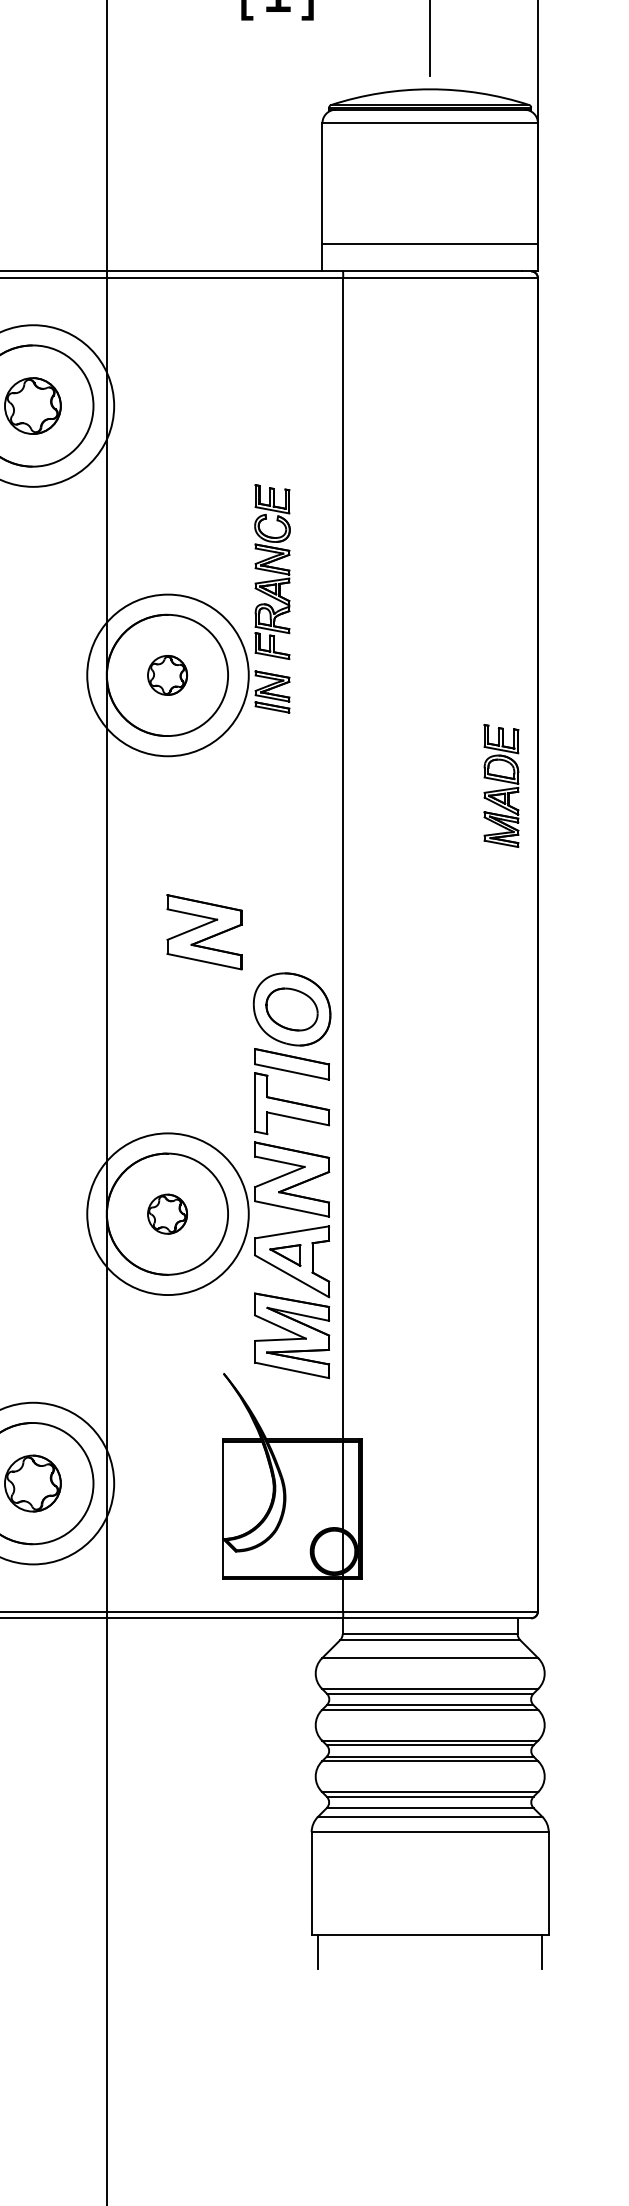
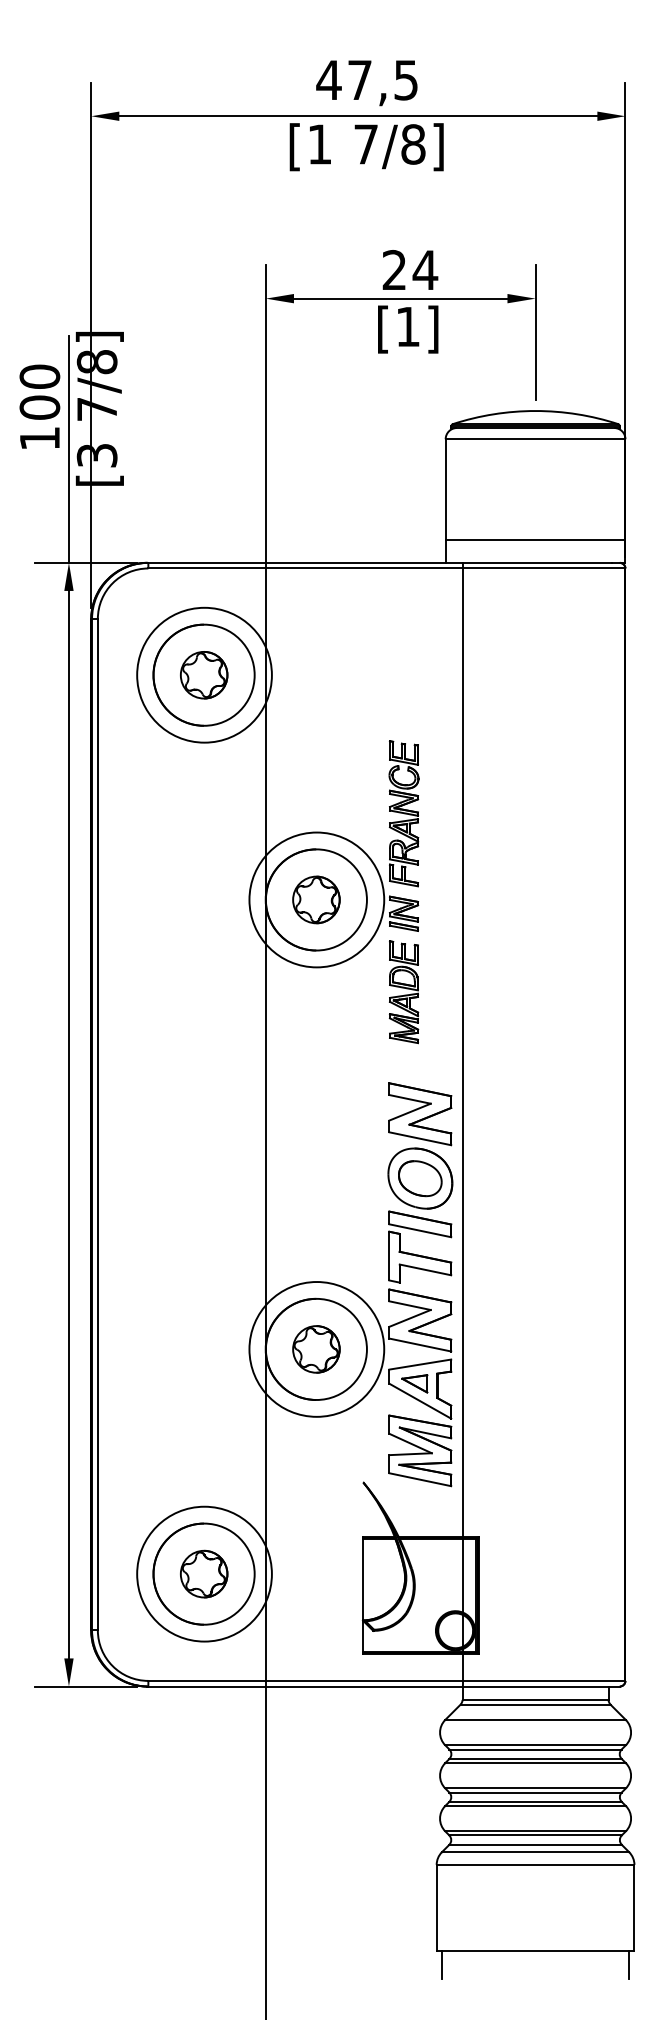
part: (167, 674) -> (316, 899), size x1.43
part: (500, 786) -> (403, 992), moved
part: (204, 932) -> (420, 1114), moved
part: (167, 1214) -> (316, 1349), size x1.43

